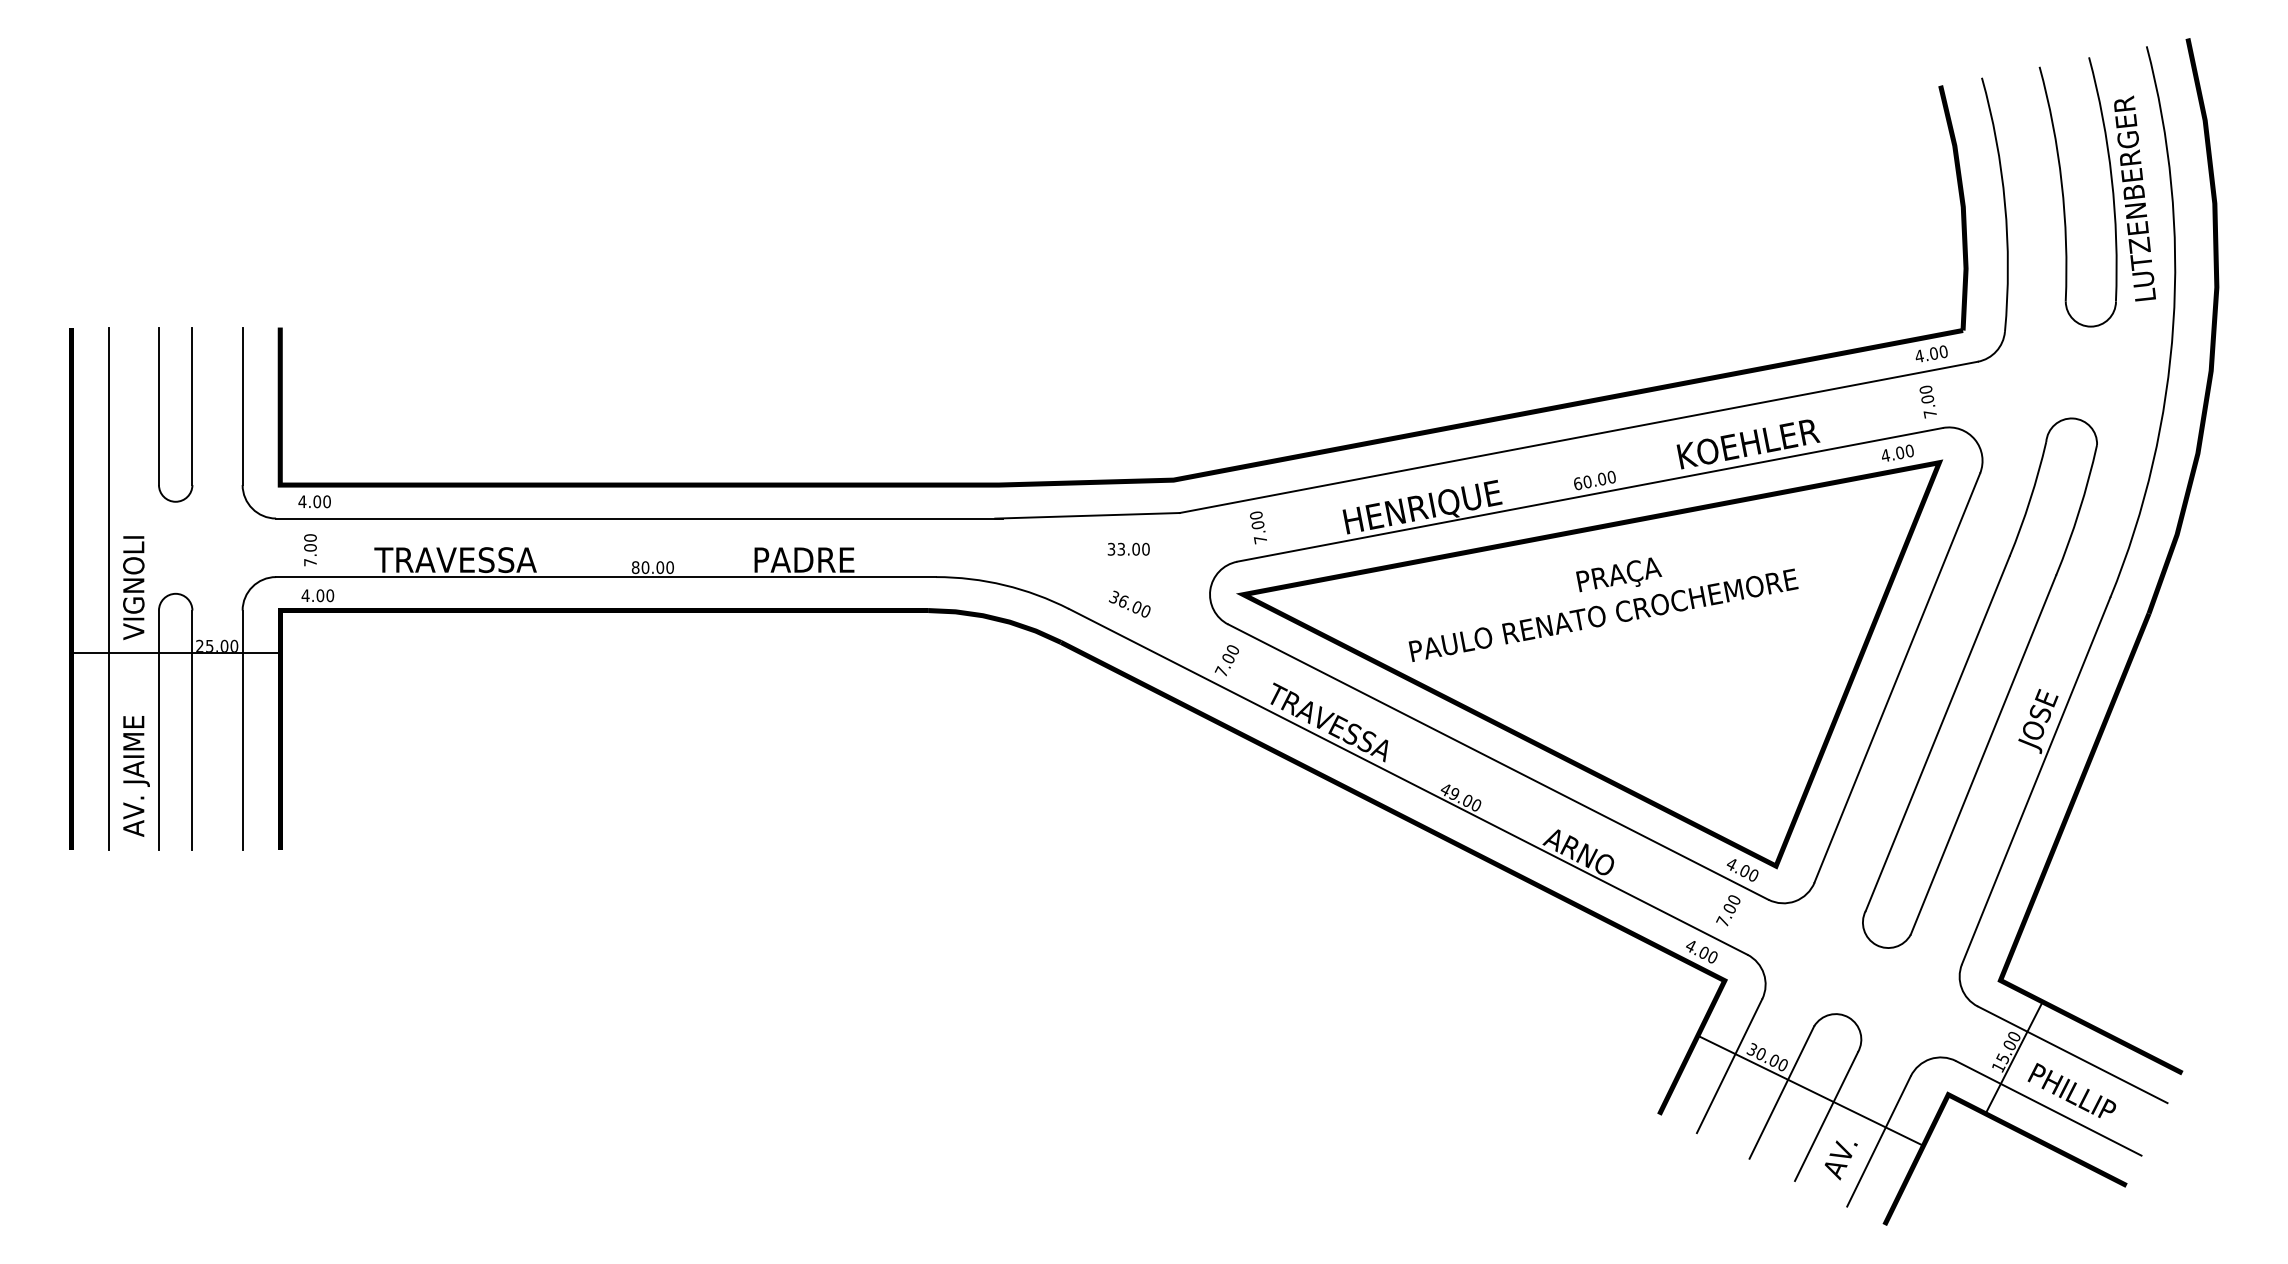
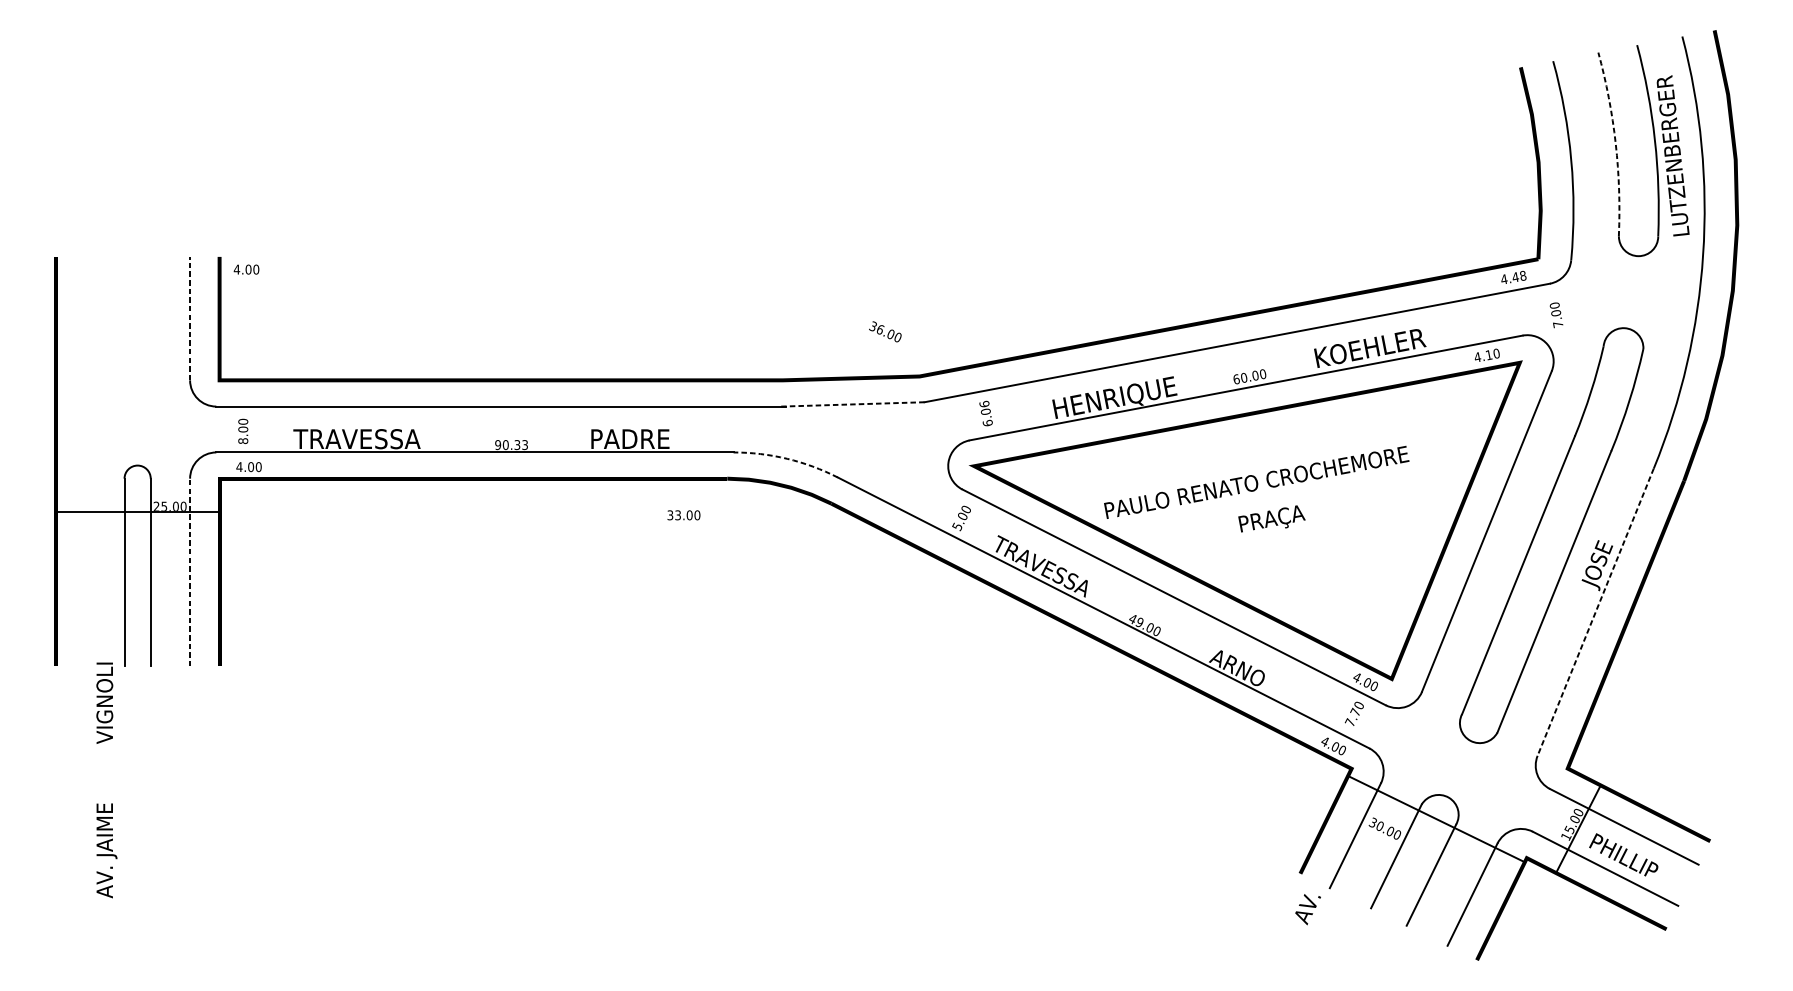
arc: (2061, 183) -> (1615, 144), solid -> dashed
text: (1938, 352) -> (1519, 276), 4.00 -> 4.48
text: (1927, 401) -> (1555, 314), moved
line: (242, 406) -> (189, 318), solid -> dashed
part: (159, 414) -> (124, 325), removed
text: (1900, 452) -> (1489, 354), 4.00 -> 4.10
text: (314, 501) -> (246, 269), moved
line: (1087, 515) -> (852, 404), solid -> dashed
text: (1257, 527) -> (985, 413), 7.00 -> 6.06
text: (1128, 548) -> (683, 514), moved
text: (310, 562) -> (243, 441), 7.00 -> 8.00
text: (652, 567) -> (511, 444), 80.00 -> 90.33
text: (1619, 574) -> (1272, 518), moved
arc: (1004, 585) -> (787, 459), solid -> dashed
line: (108, 588) -> (84, 461), removed
text: (1129, 603) -> (885, 331), moved
text: (1220, 671) -> (956, 526), 7.00 -> 5.00
text: (136, 686) -> (106, 780), moved
line: (242, 730) -> (189, 572), solid -> dashed
line: (2036, 780) -> (1595, 611), solid -> dashed
text: (1728, 908) -> (1354, 712), 7.00 -> 7.70
line: (1810, 1090) -> (1436, 818), moved
text: (1841, 1160) -> (1308, 909), moved

